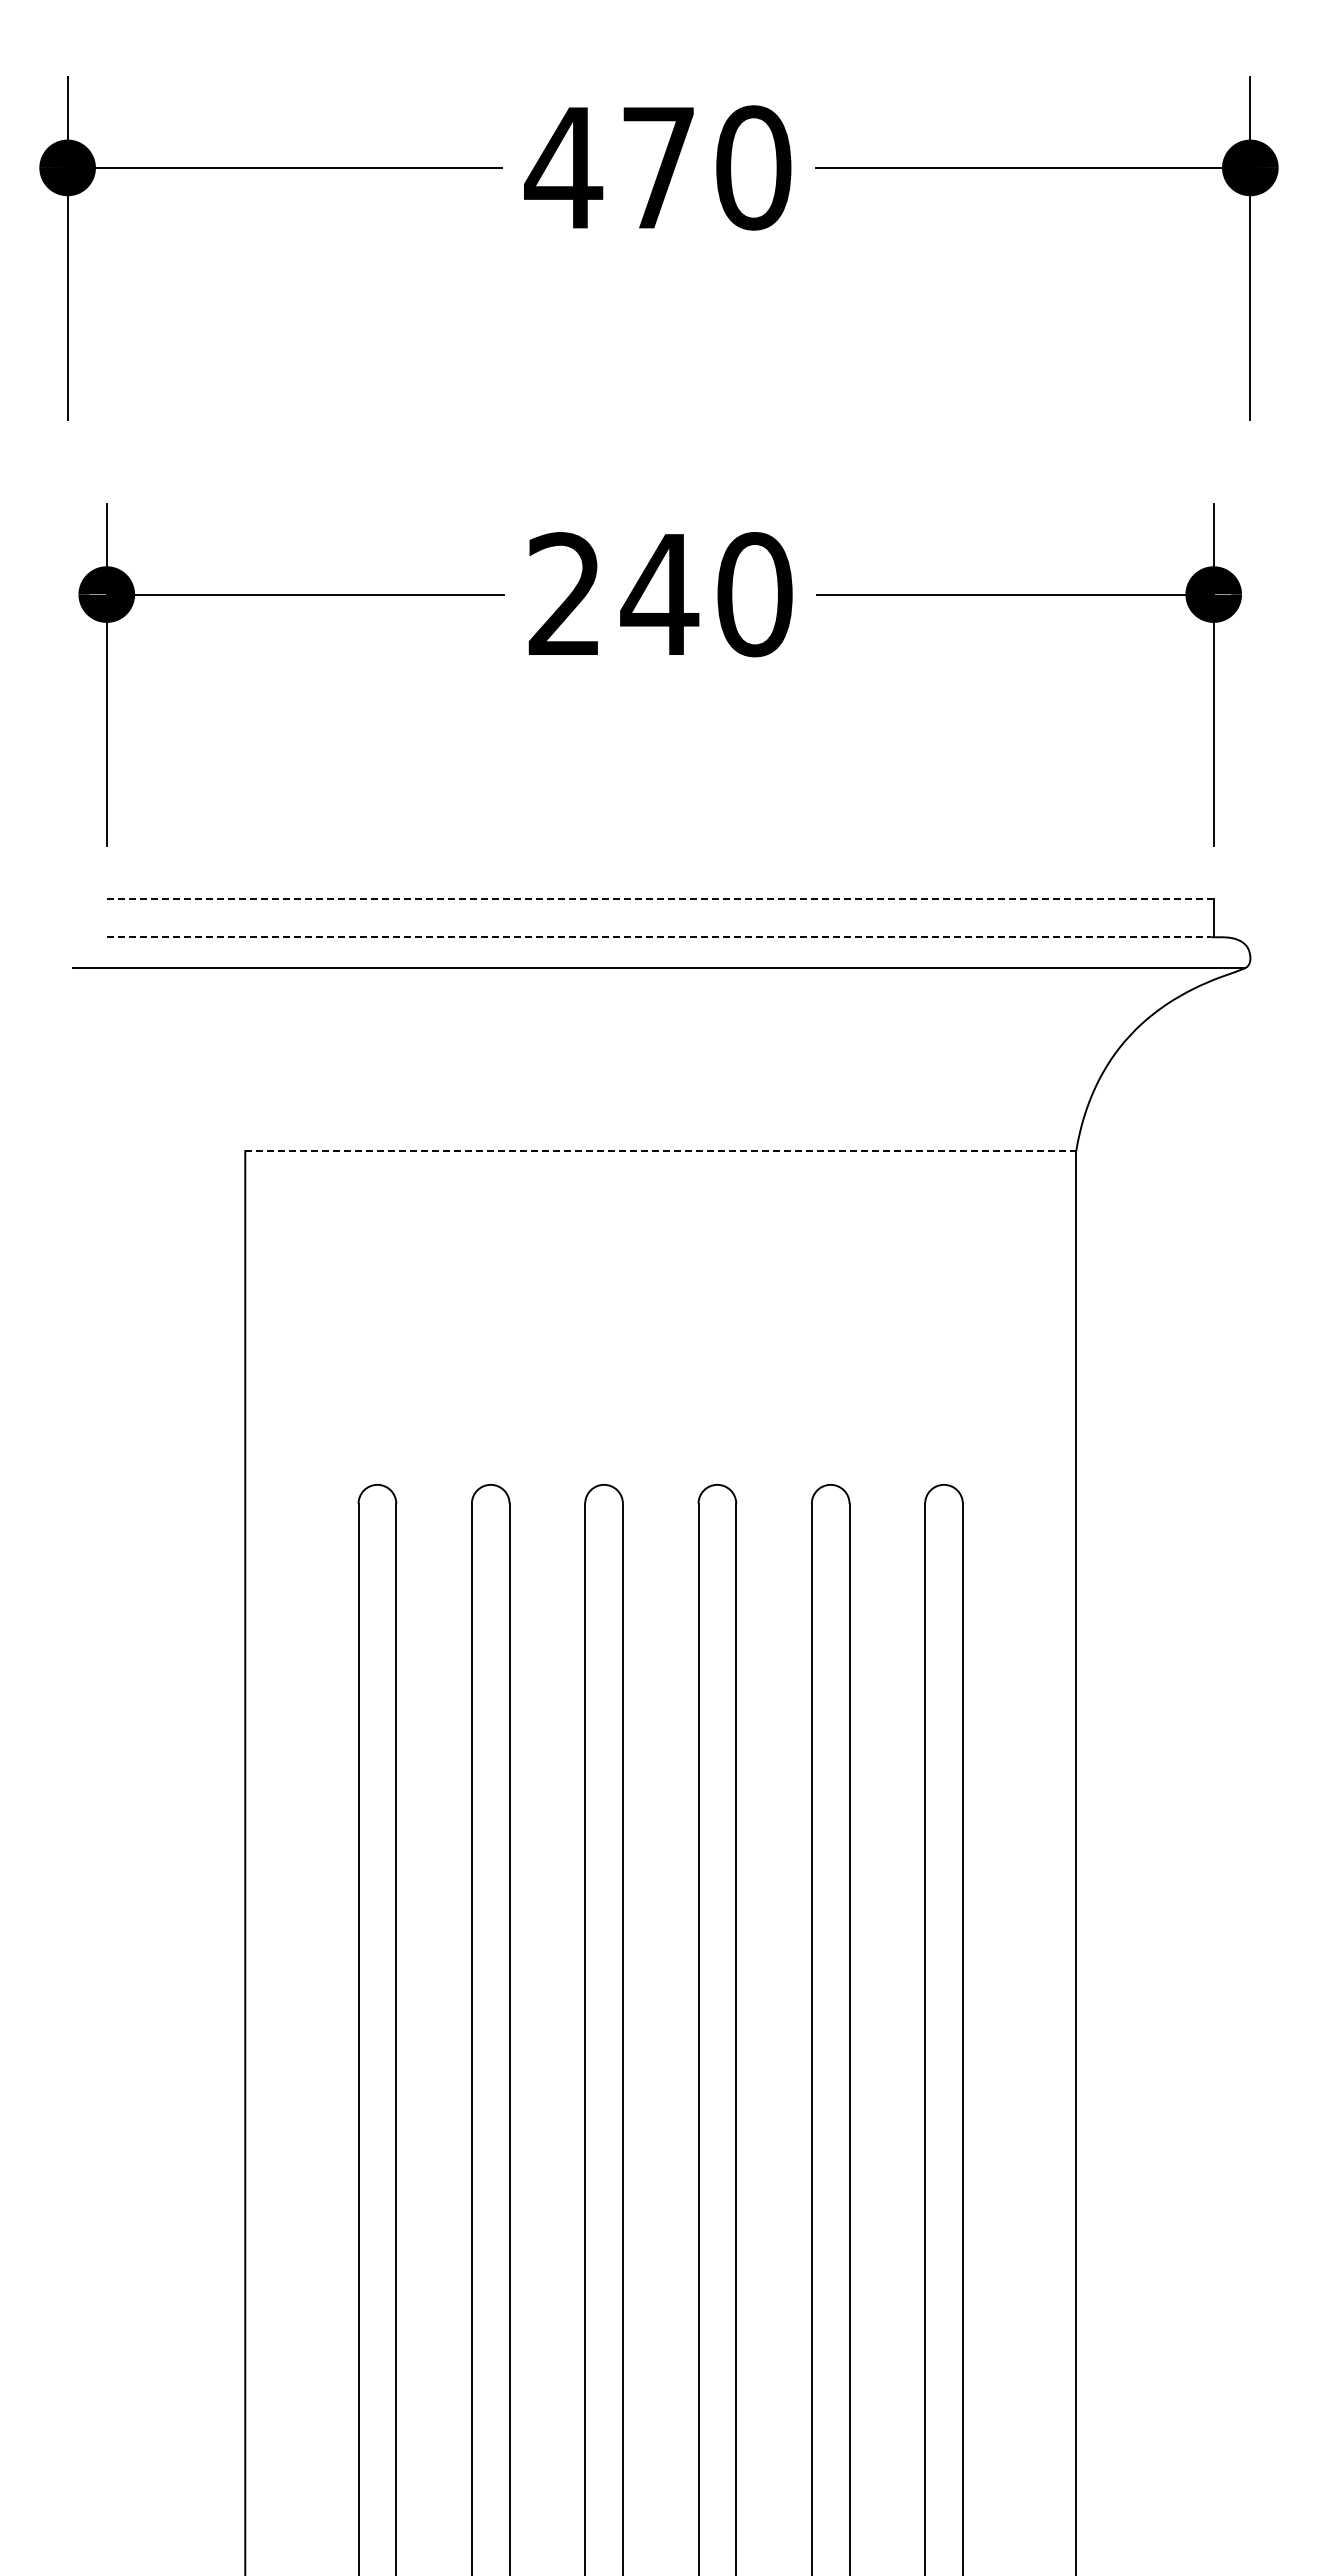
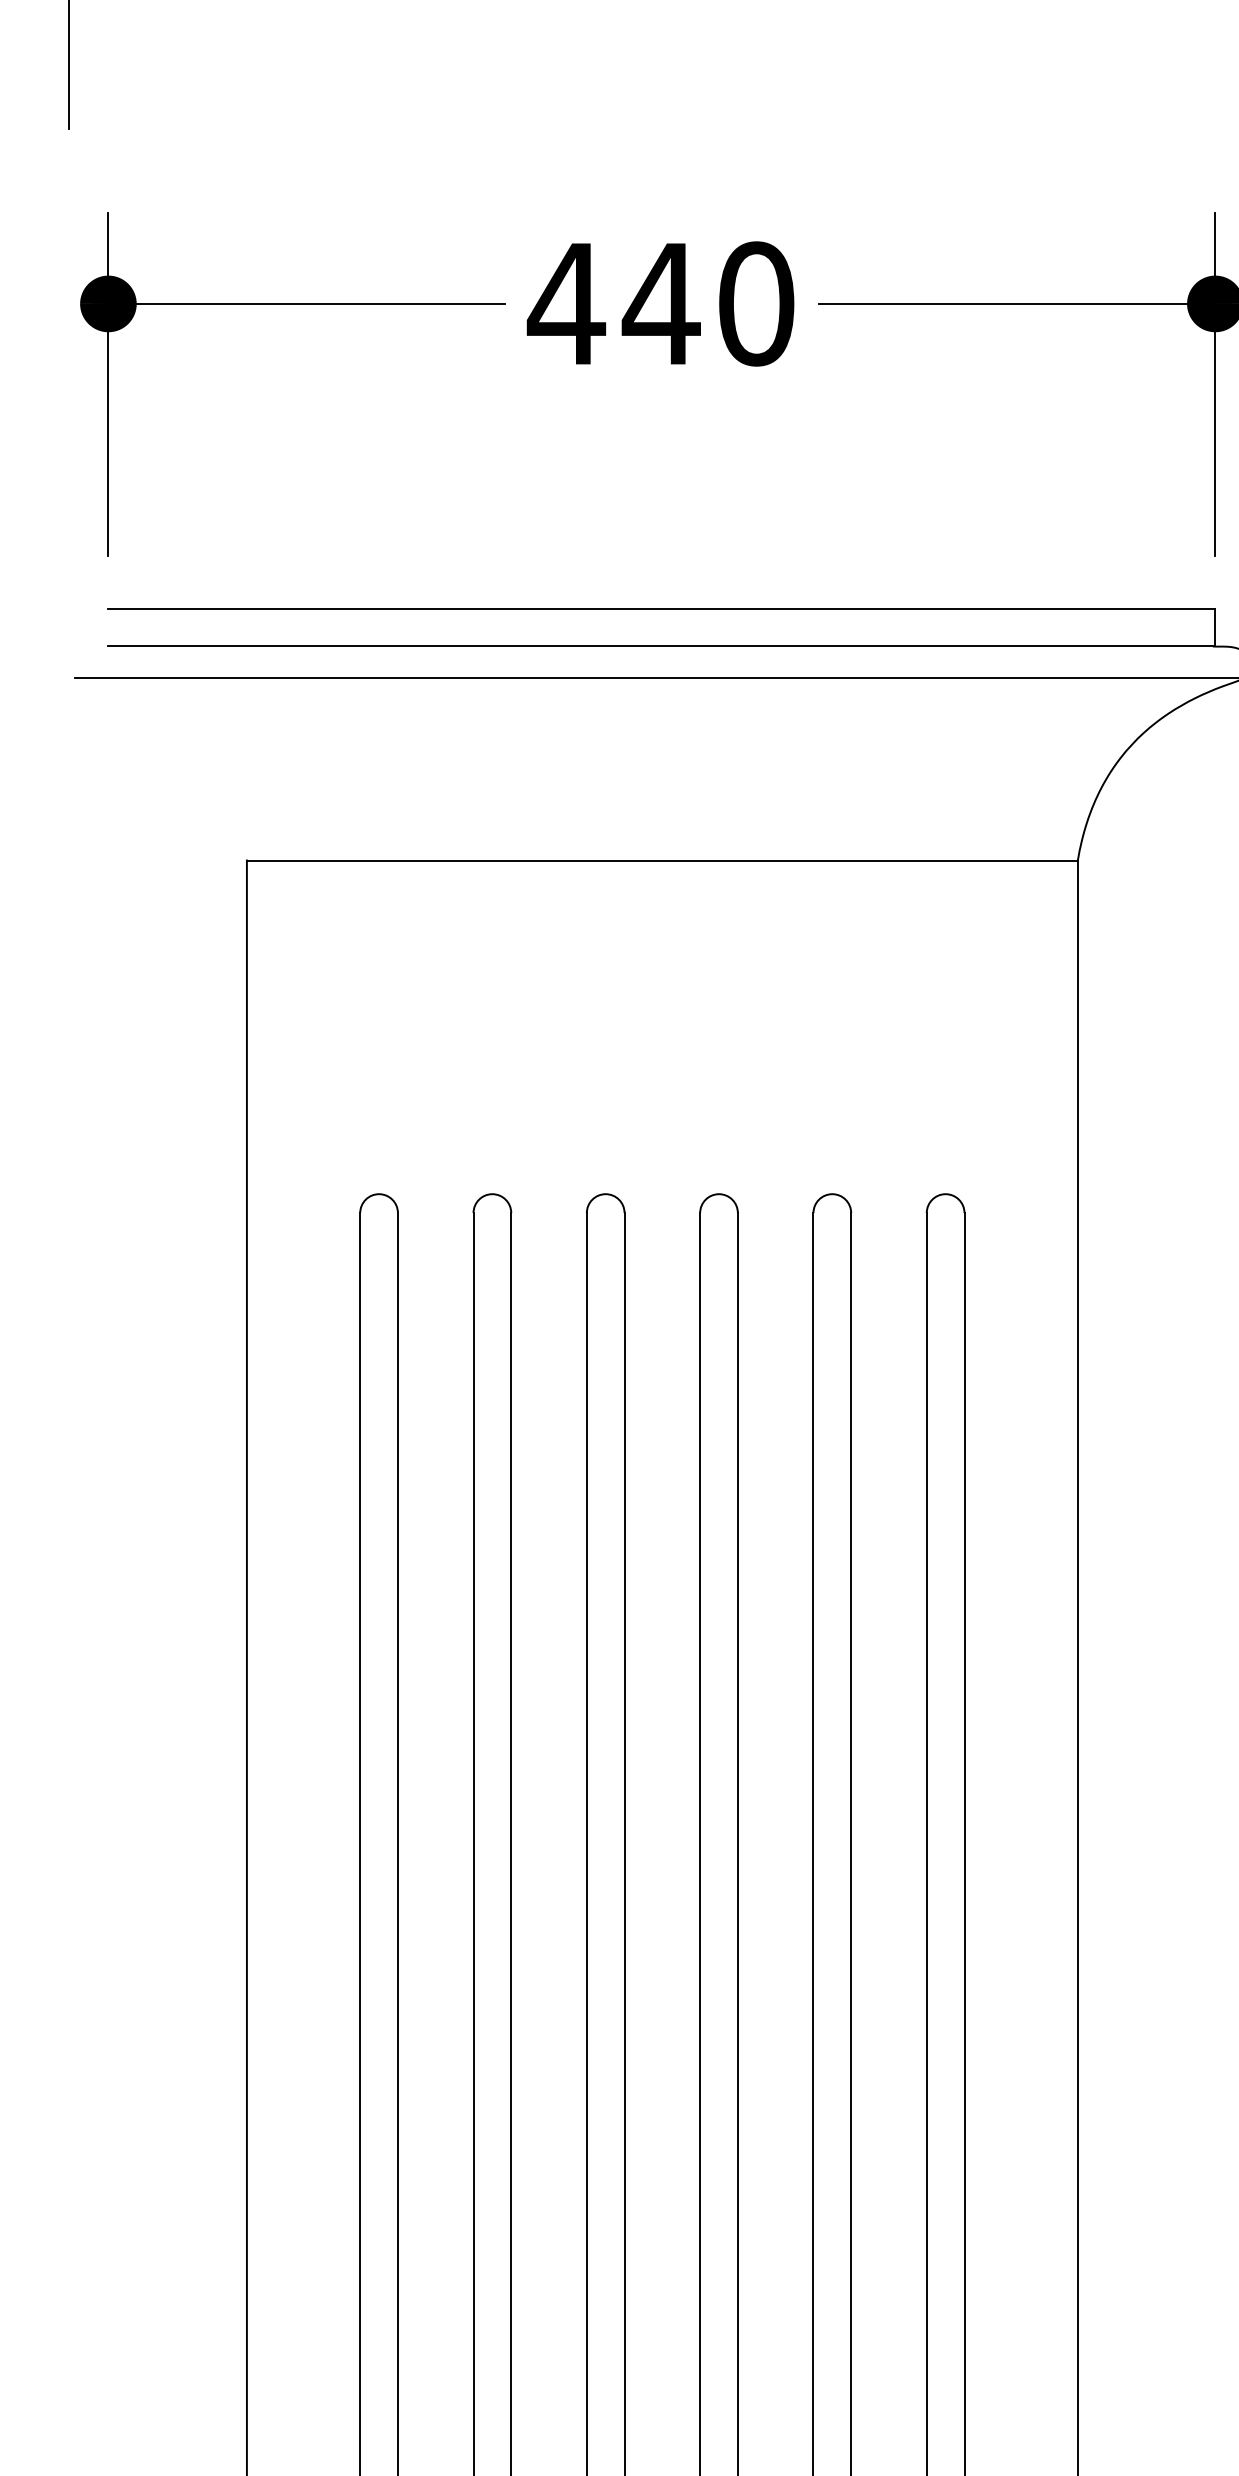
text: (564, 593) -> (566, 302), 240 -> 440
line: (660, 899) -> (662, 608), dashed -> solid
line: (659, 937) -> (661, 646), dashed -> solid
line: (661, 1151) -> (663, 860), dashed -> solid

